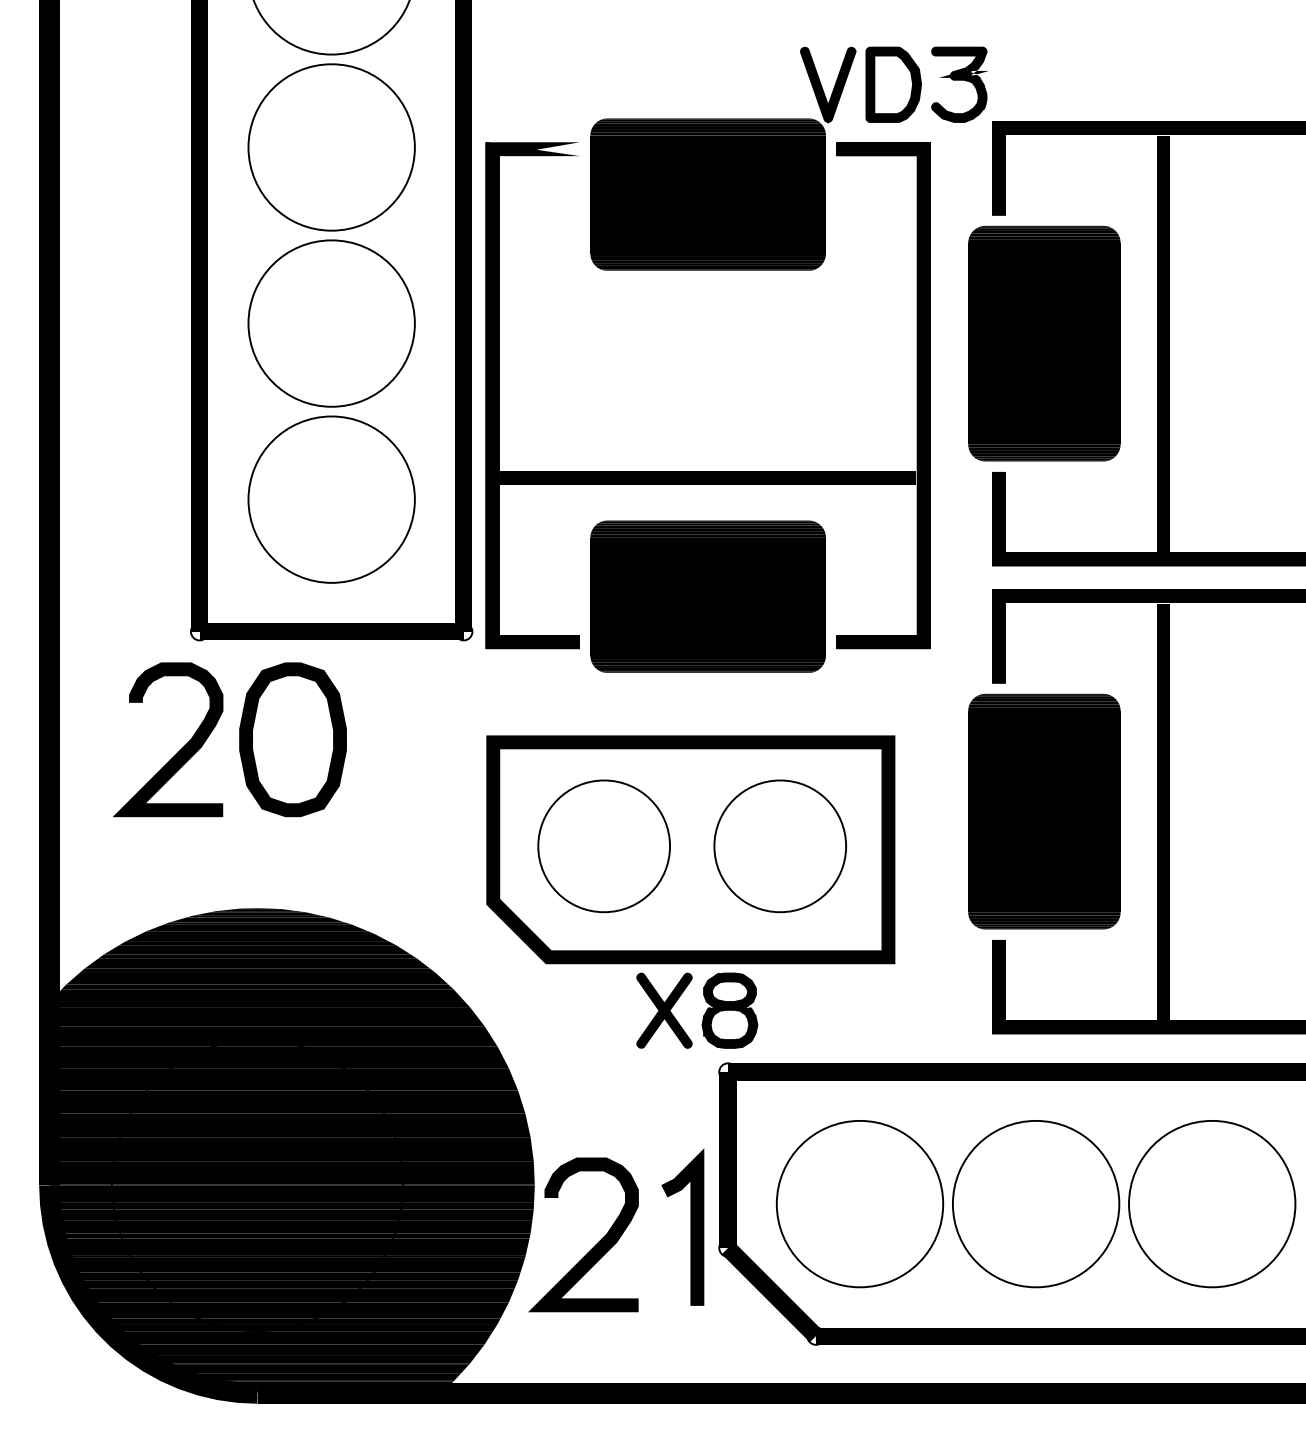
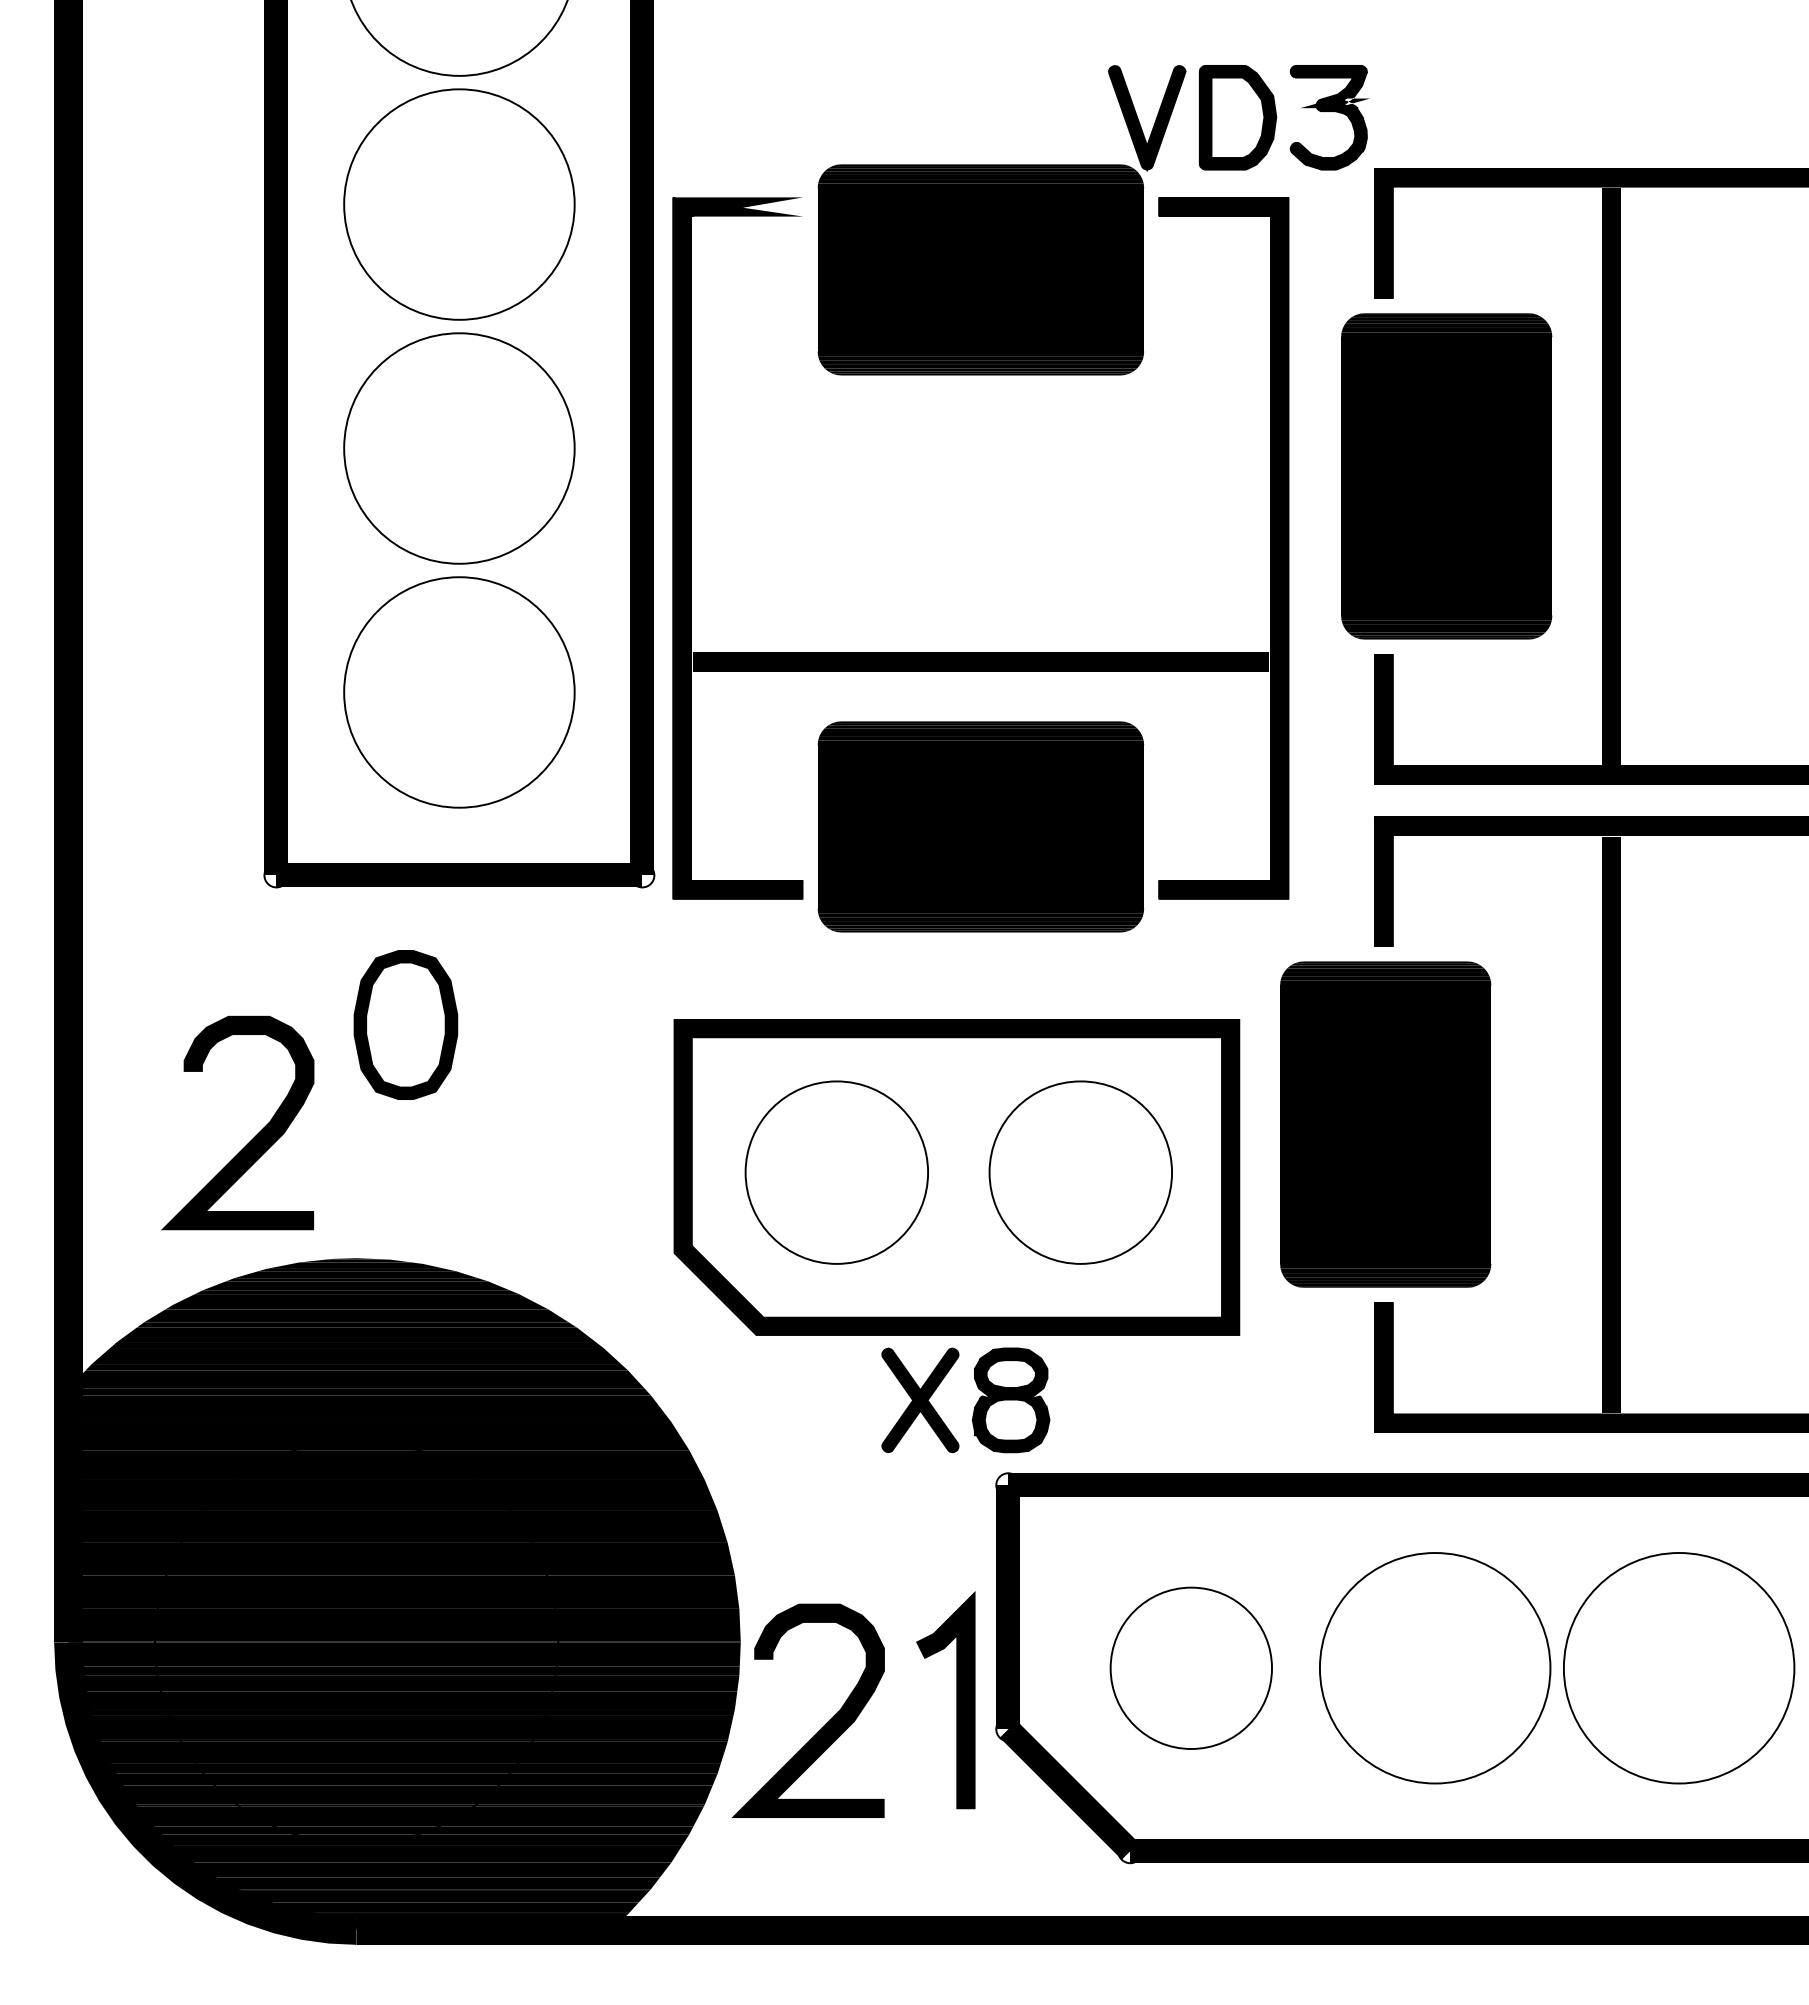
part: (292, 739) -> (405, 1024), size x0.7
curve: (179, 750) -> (253, 1137), moved
part: (1044, 811) -> (1385, 1124), moved
part: (860, 1204) -> (1191, 1668), size x0.7

